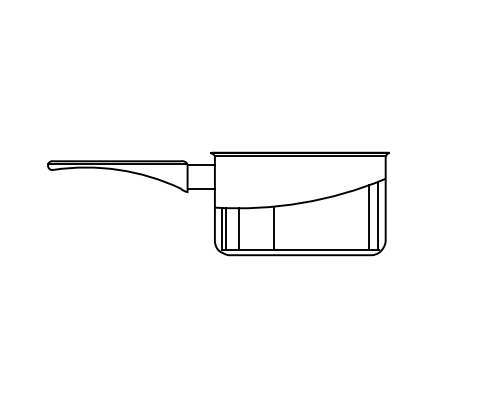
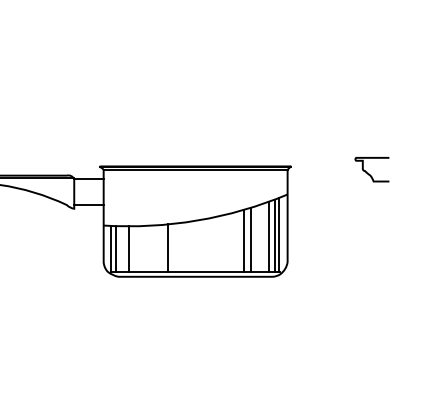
curve: (460, 158) -> (368, 172), added
line: (373, 216) -> (274, 235), added
line: (351, 220) -> (250, 239), added
line: (345, 221) -> (244, 240), added

